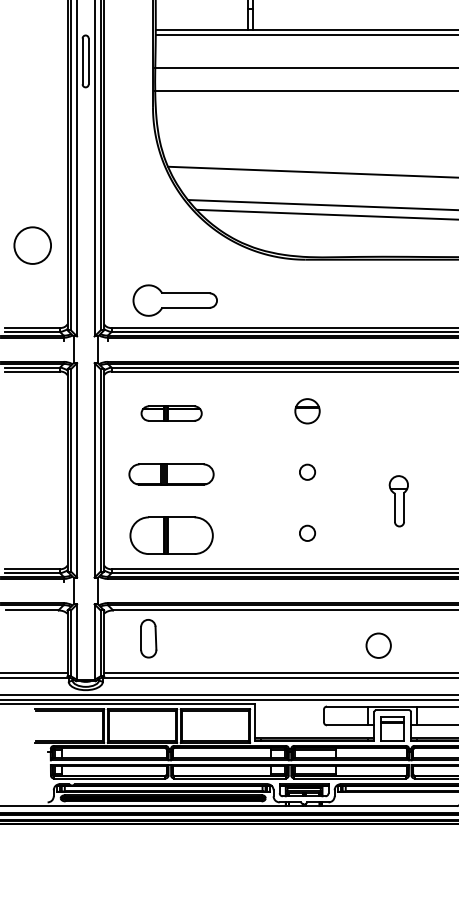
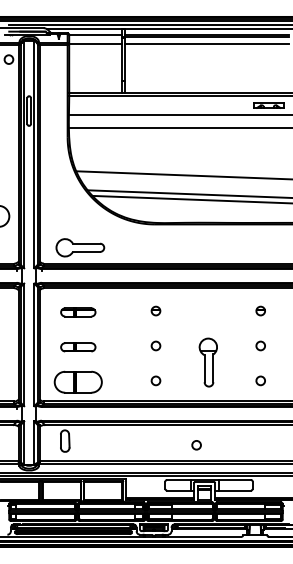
part: (306, 410) -> (155, 310), size x0.62
part: (171, 474) -> (78, 347), size x0.71
part: (397, 501) -> (207, 362), size x1.67
circle: (378, 646) -> (196, 445), size x0.62

